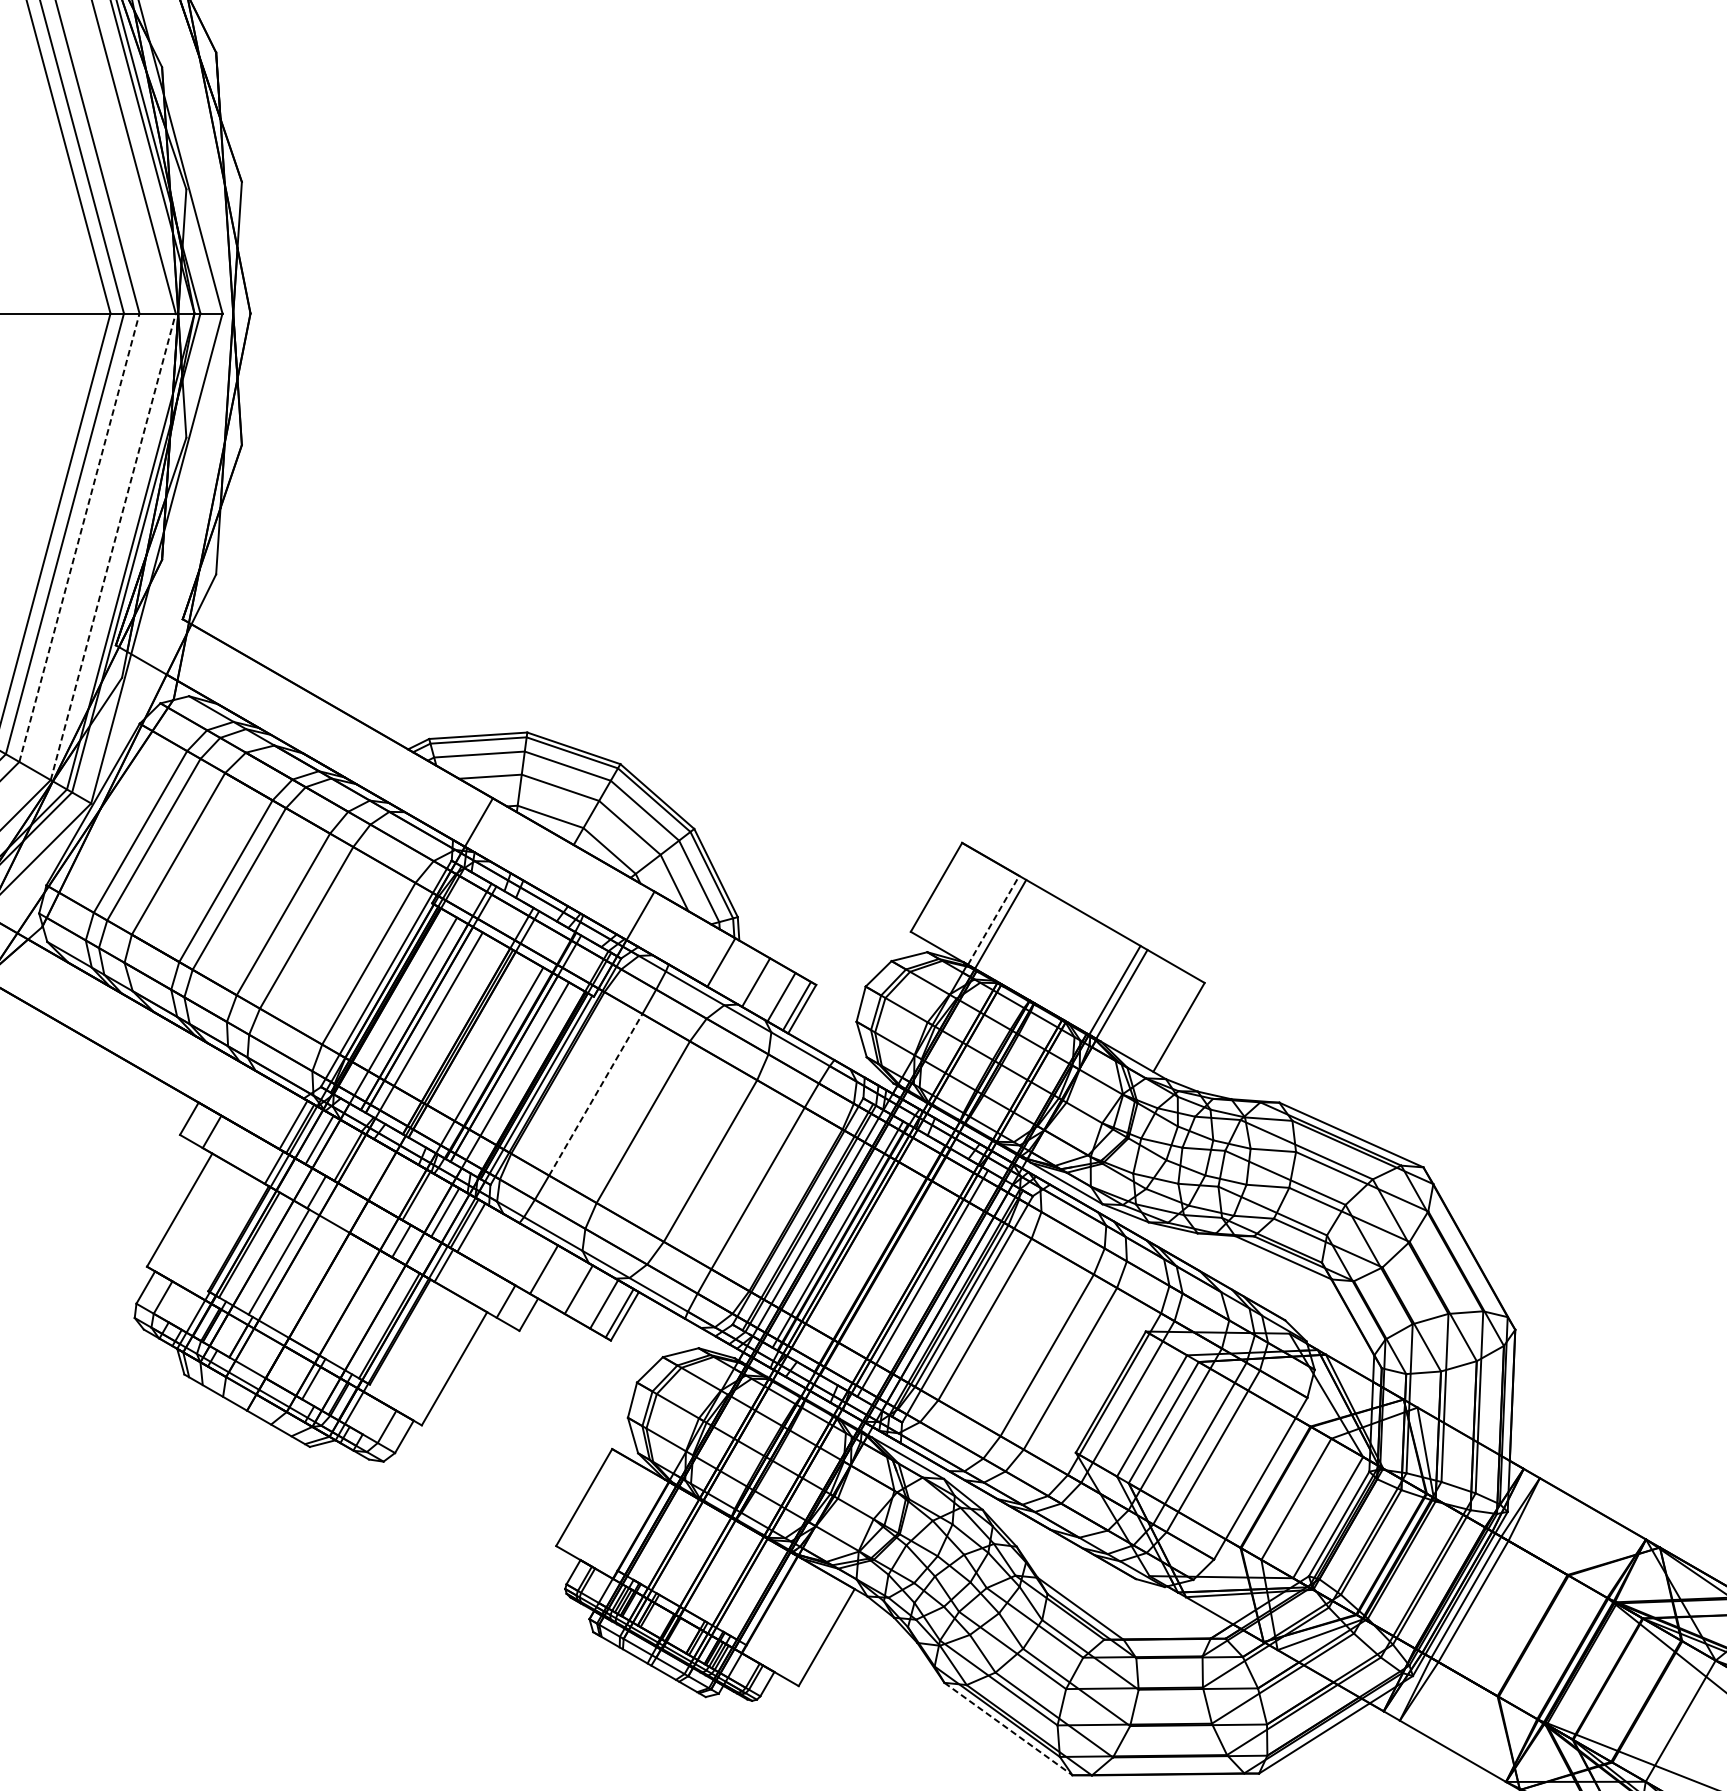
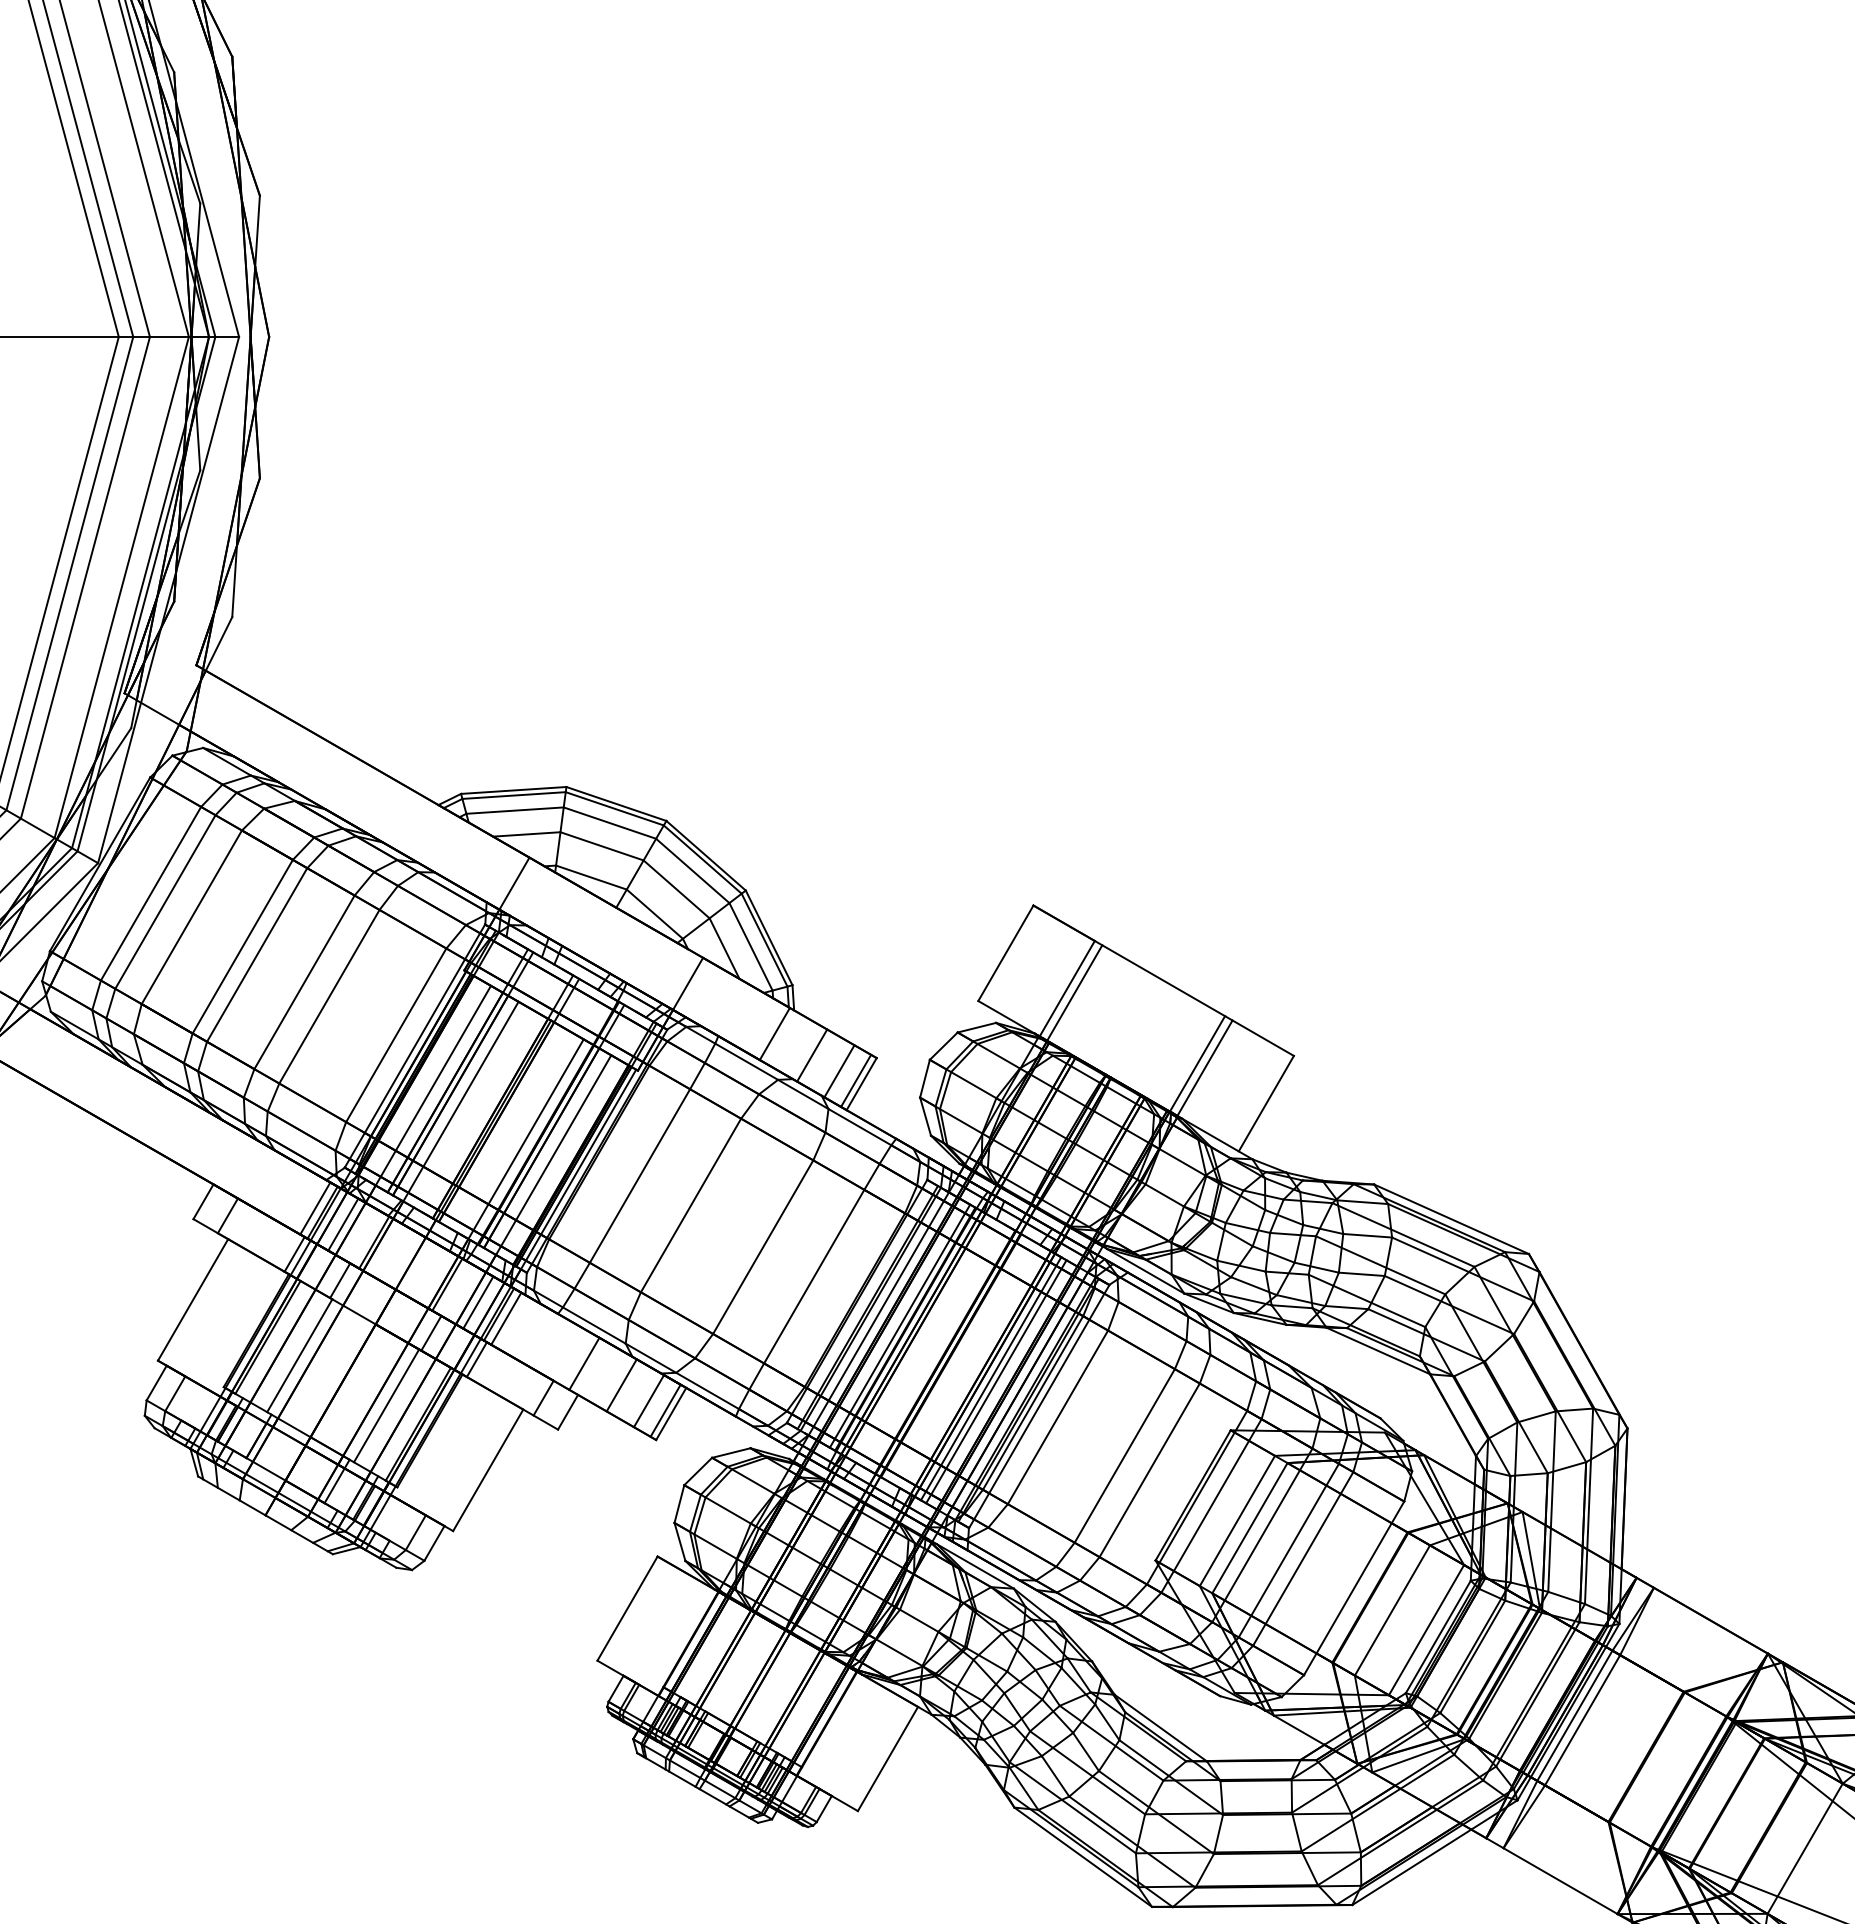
line: (79, 537) -> (85, 577), dashed -> solid
line: (113, 546) -> (121, 587), dashed -> solid
line: (993, 920) -> (1067, 988), dashed -> solid
line: (596, 1094) -> (640, 1175), dashed -> solid
line: (927, 1286) -> (996, 1381), added
line: (359, 1308) -> (386, 1405), added
line: (1008, 1729) -> (1083, 1857), dashed -> solid

